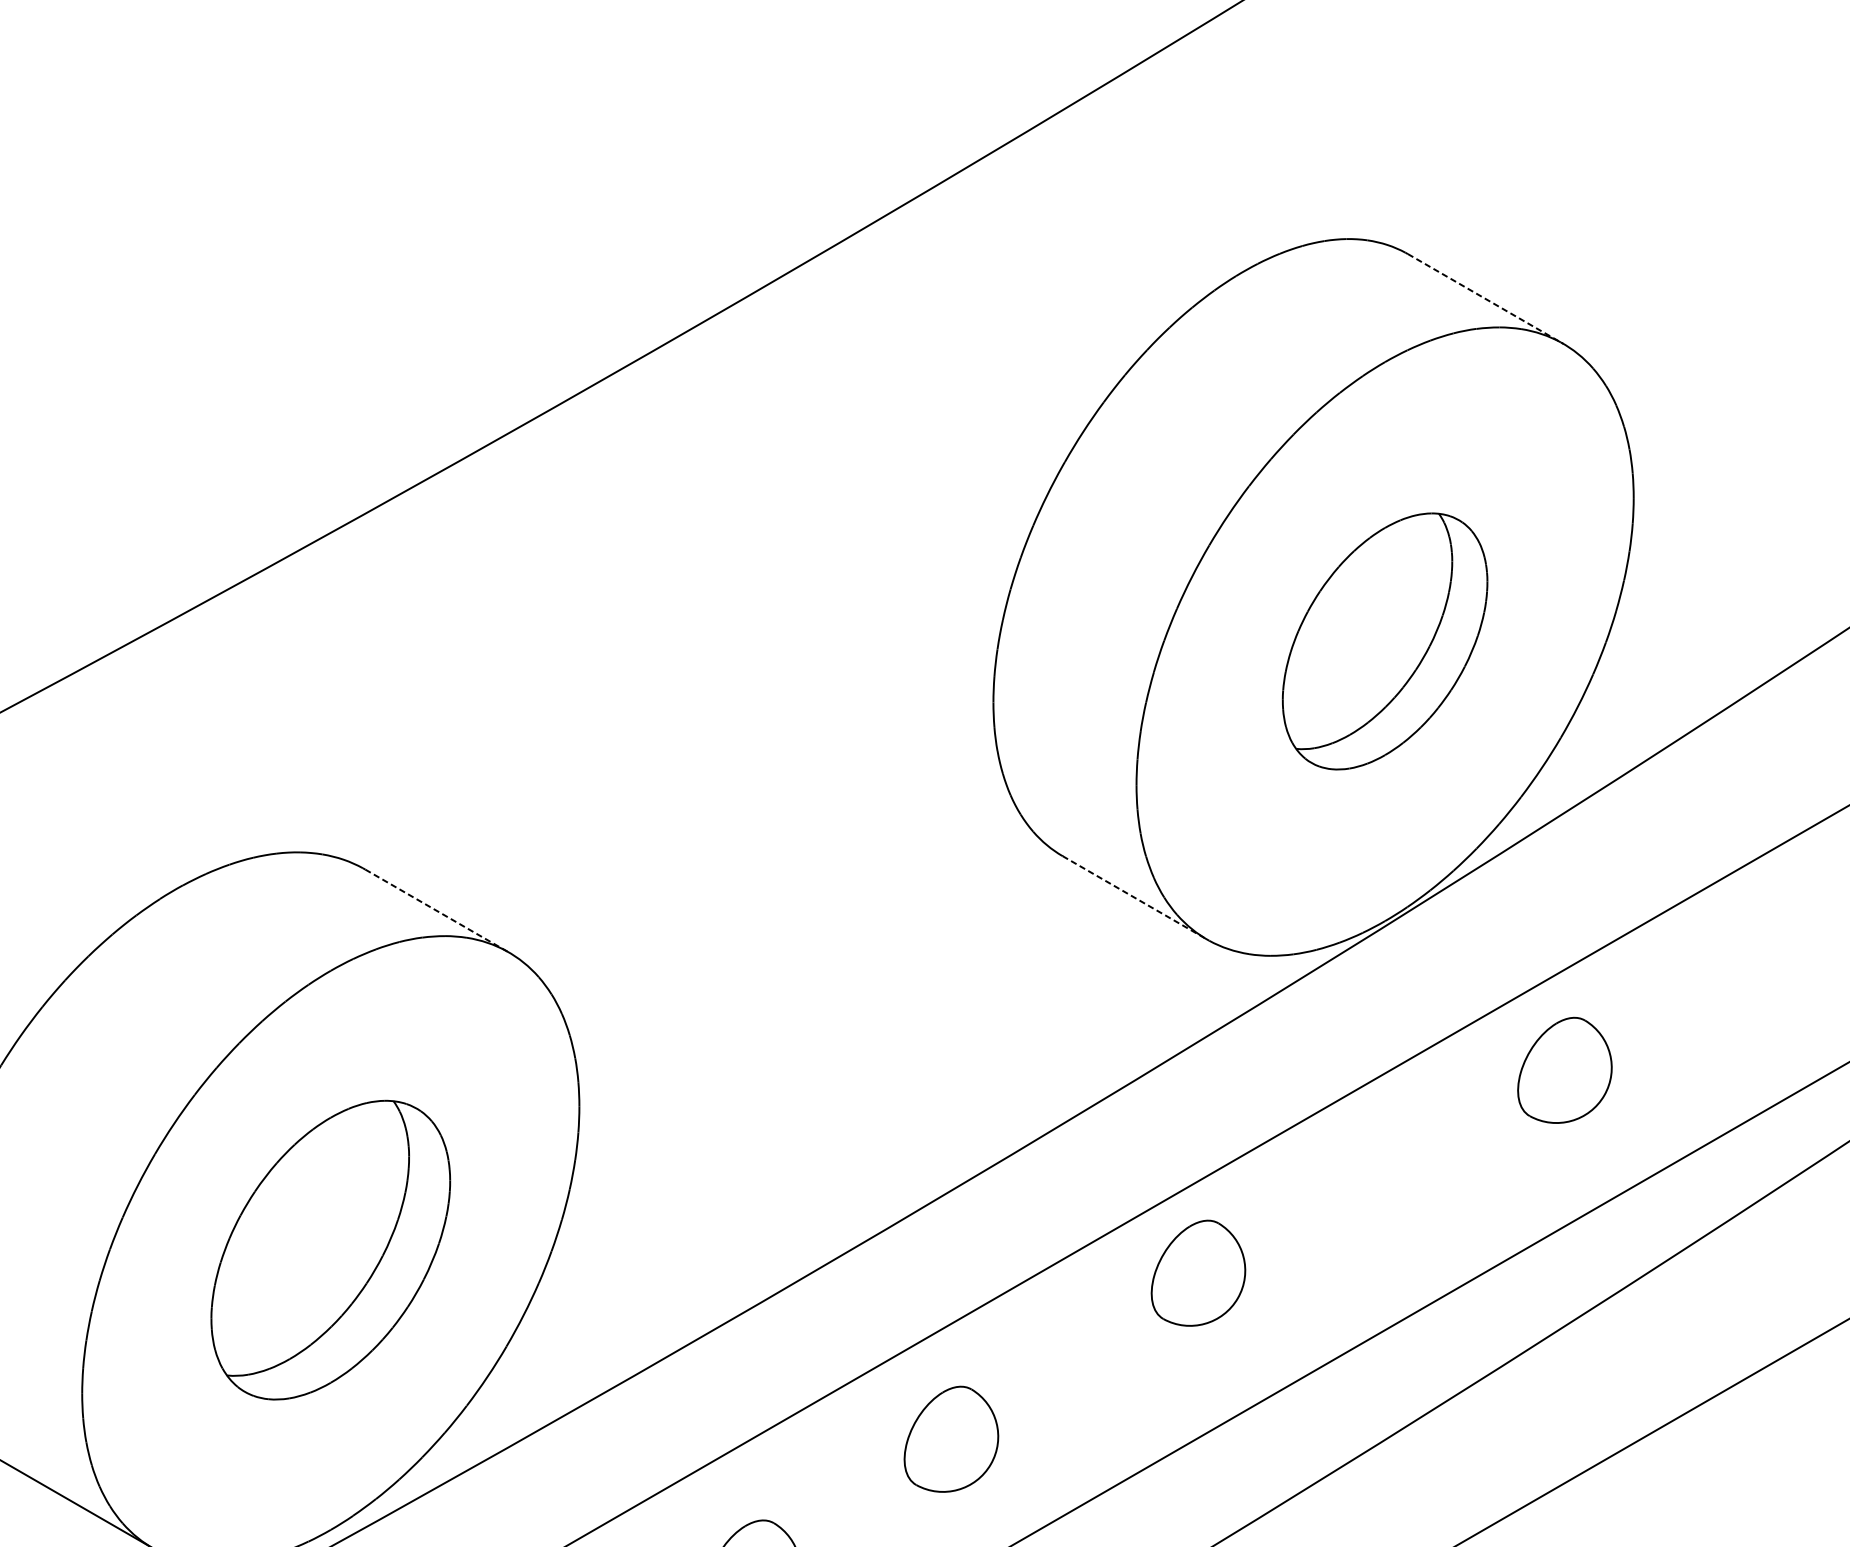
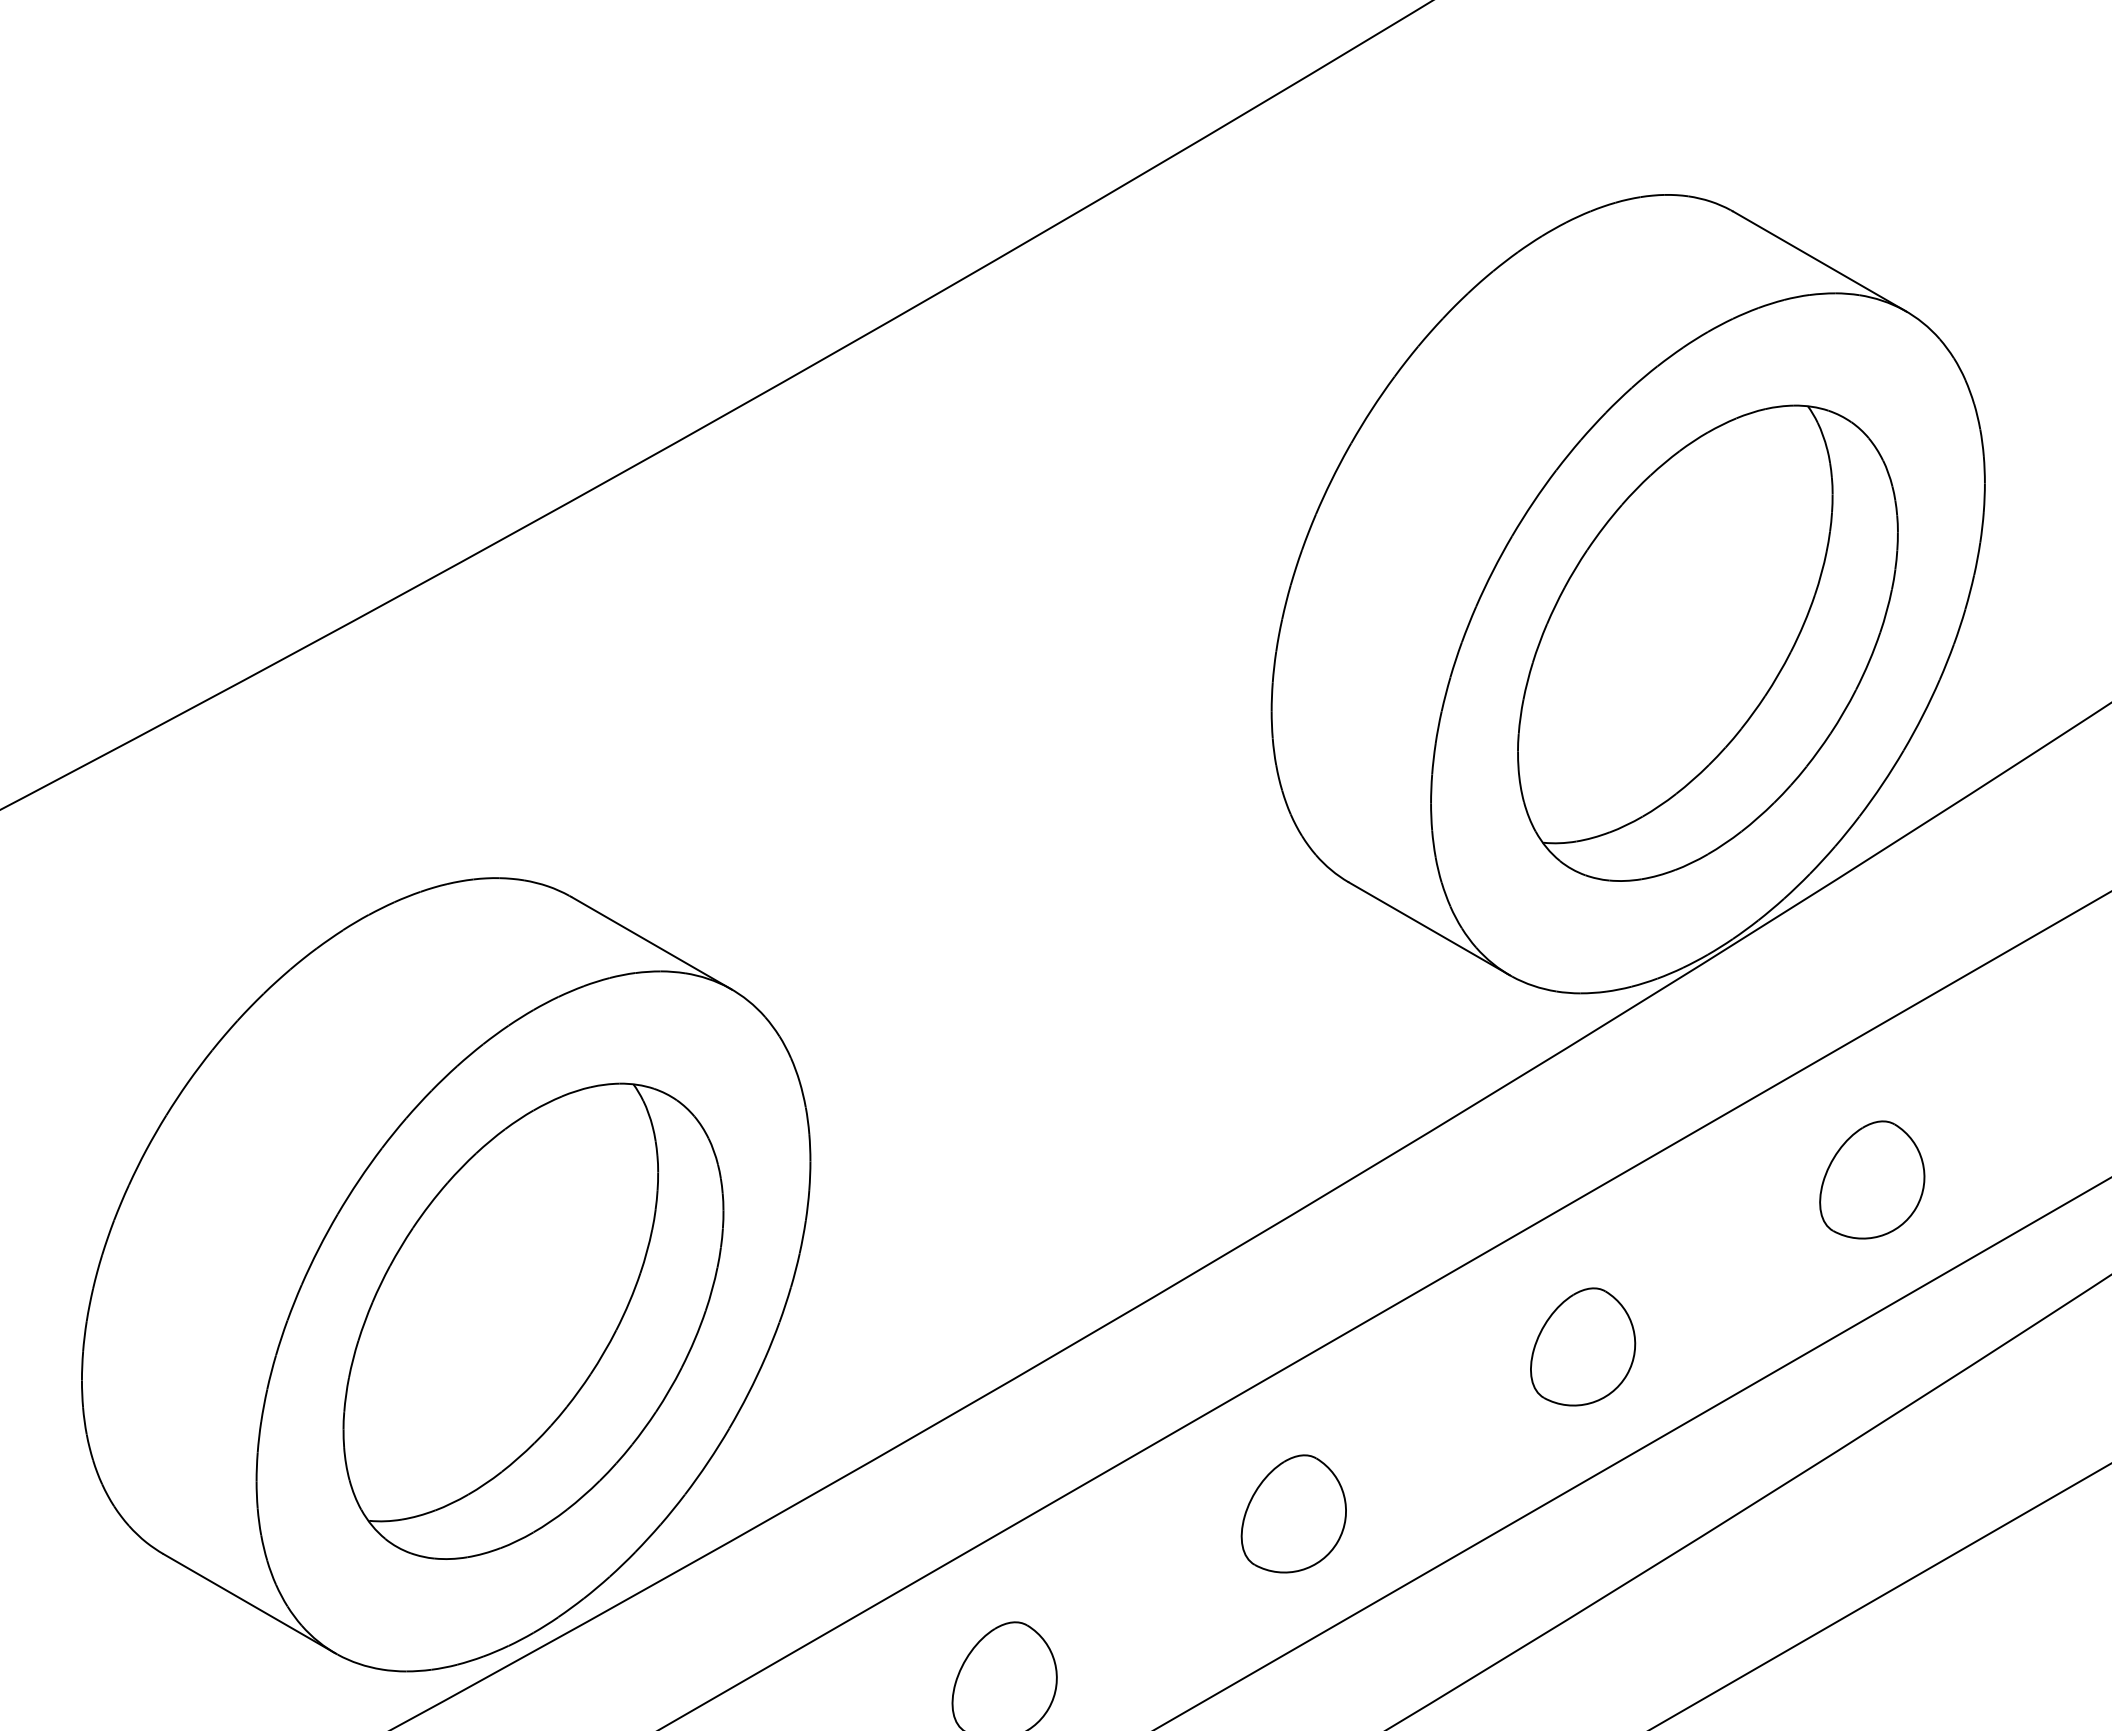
line: (1485, 298) -> (1819, 261), dashed -> solid
part: (1384, 640) -> (1707, 642), size x1.67
line: (1135, 897) -> (1429, 928), dashed -> solid
line: (437, 911) -> (652, 943), dashed -> solid
part: (1565, 1069) -> (1872, 1179), moved
part: (330, 1249) -> (533, 1320), size x1.43
part: (1198, 1272) -> (1583, 1346), moved
part: (951, 1438) -> (1293, 1513), moved

